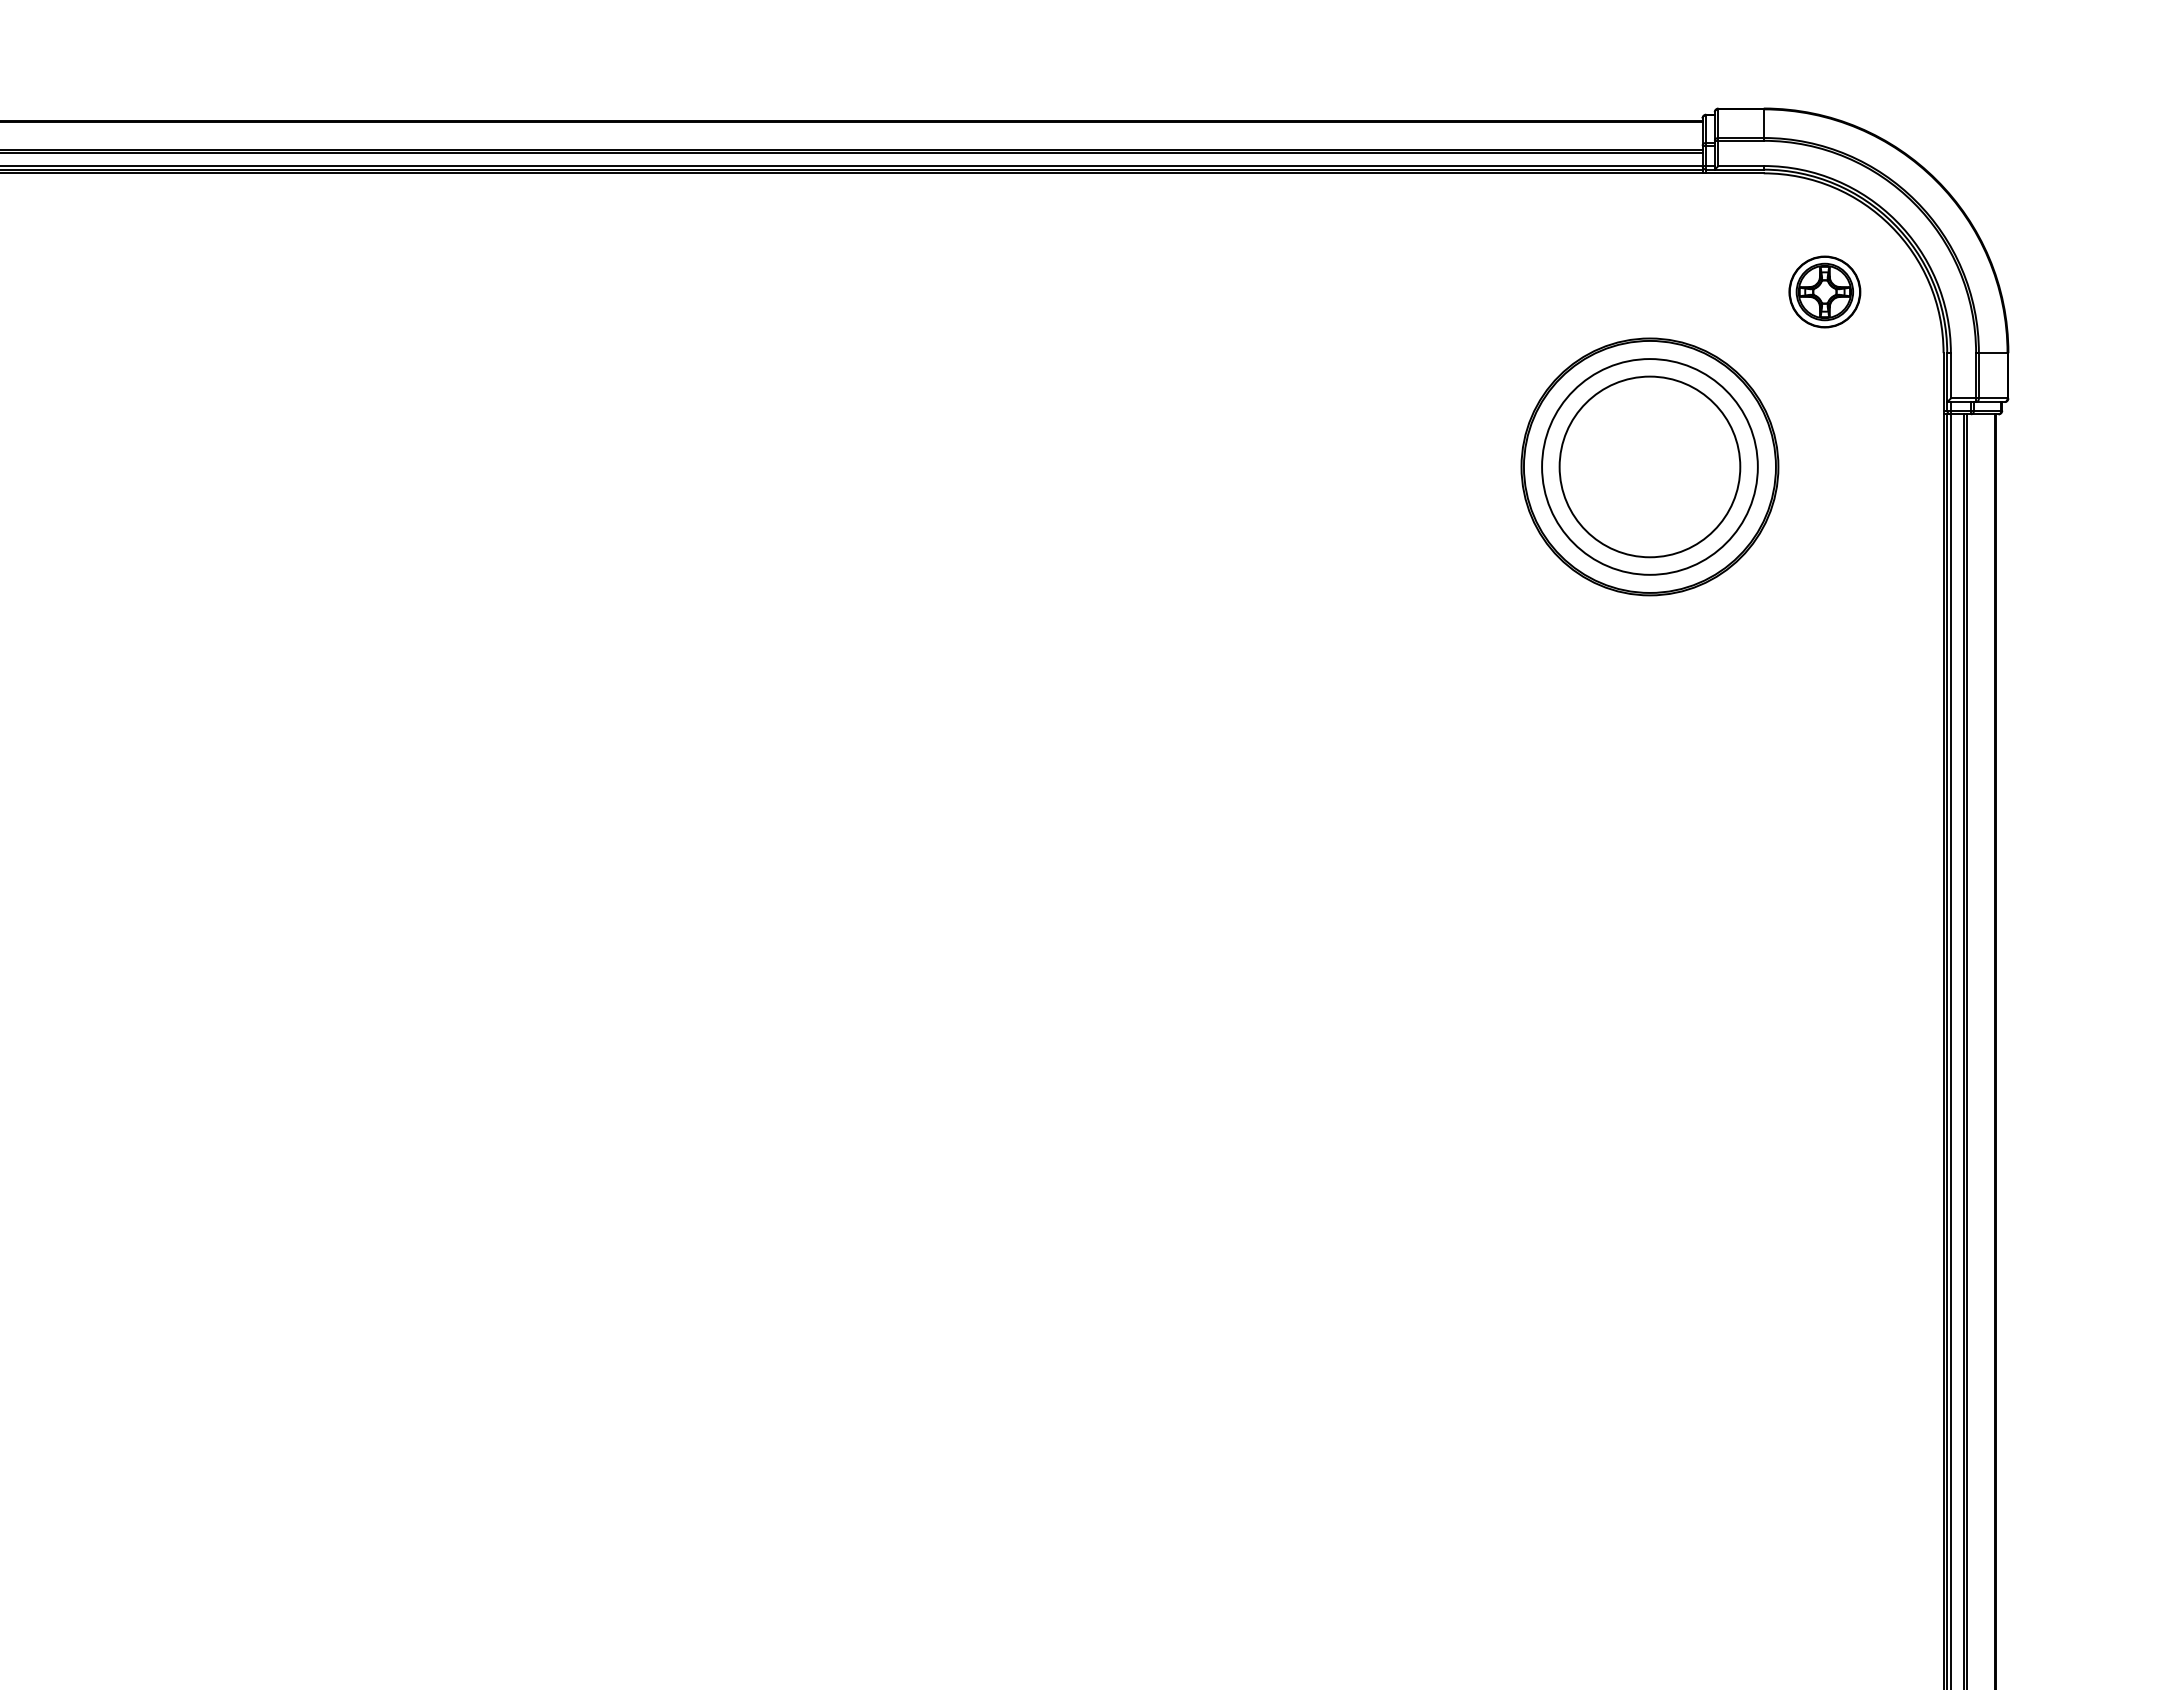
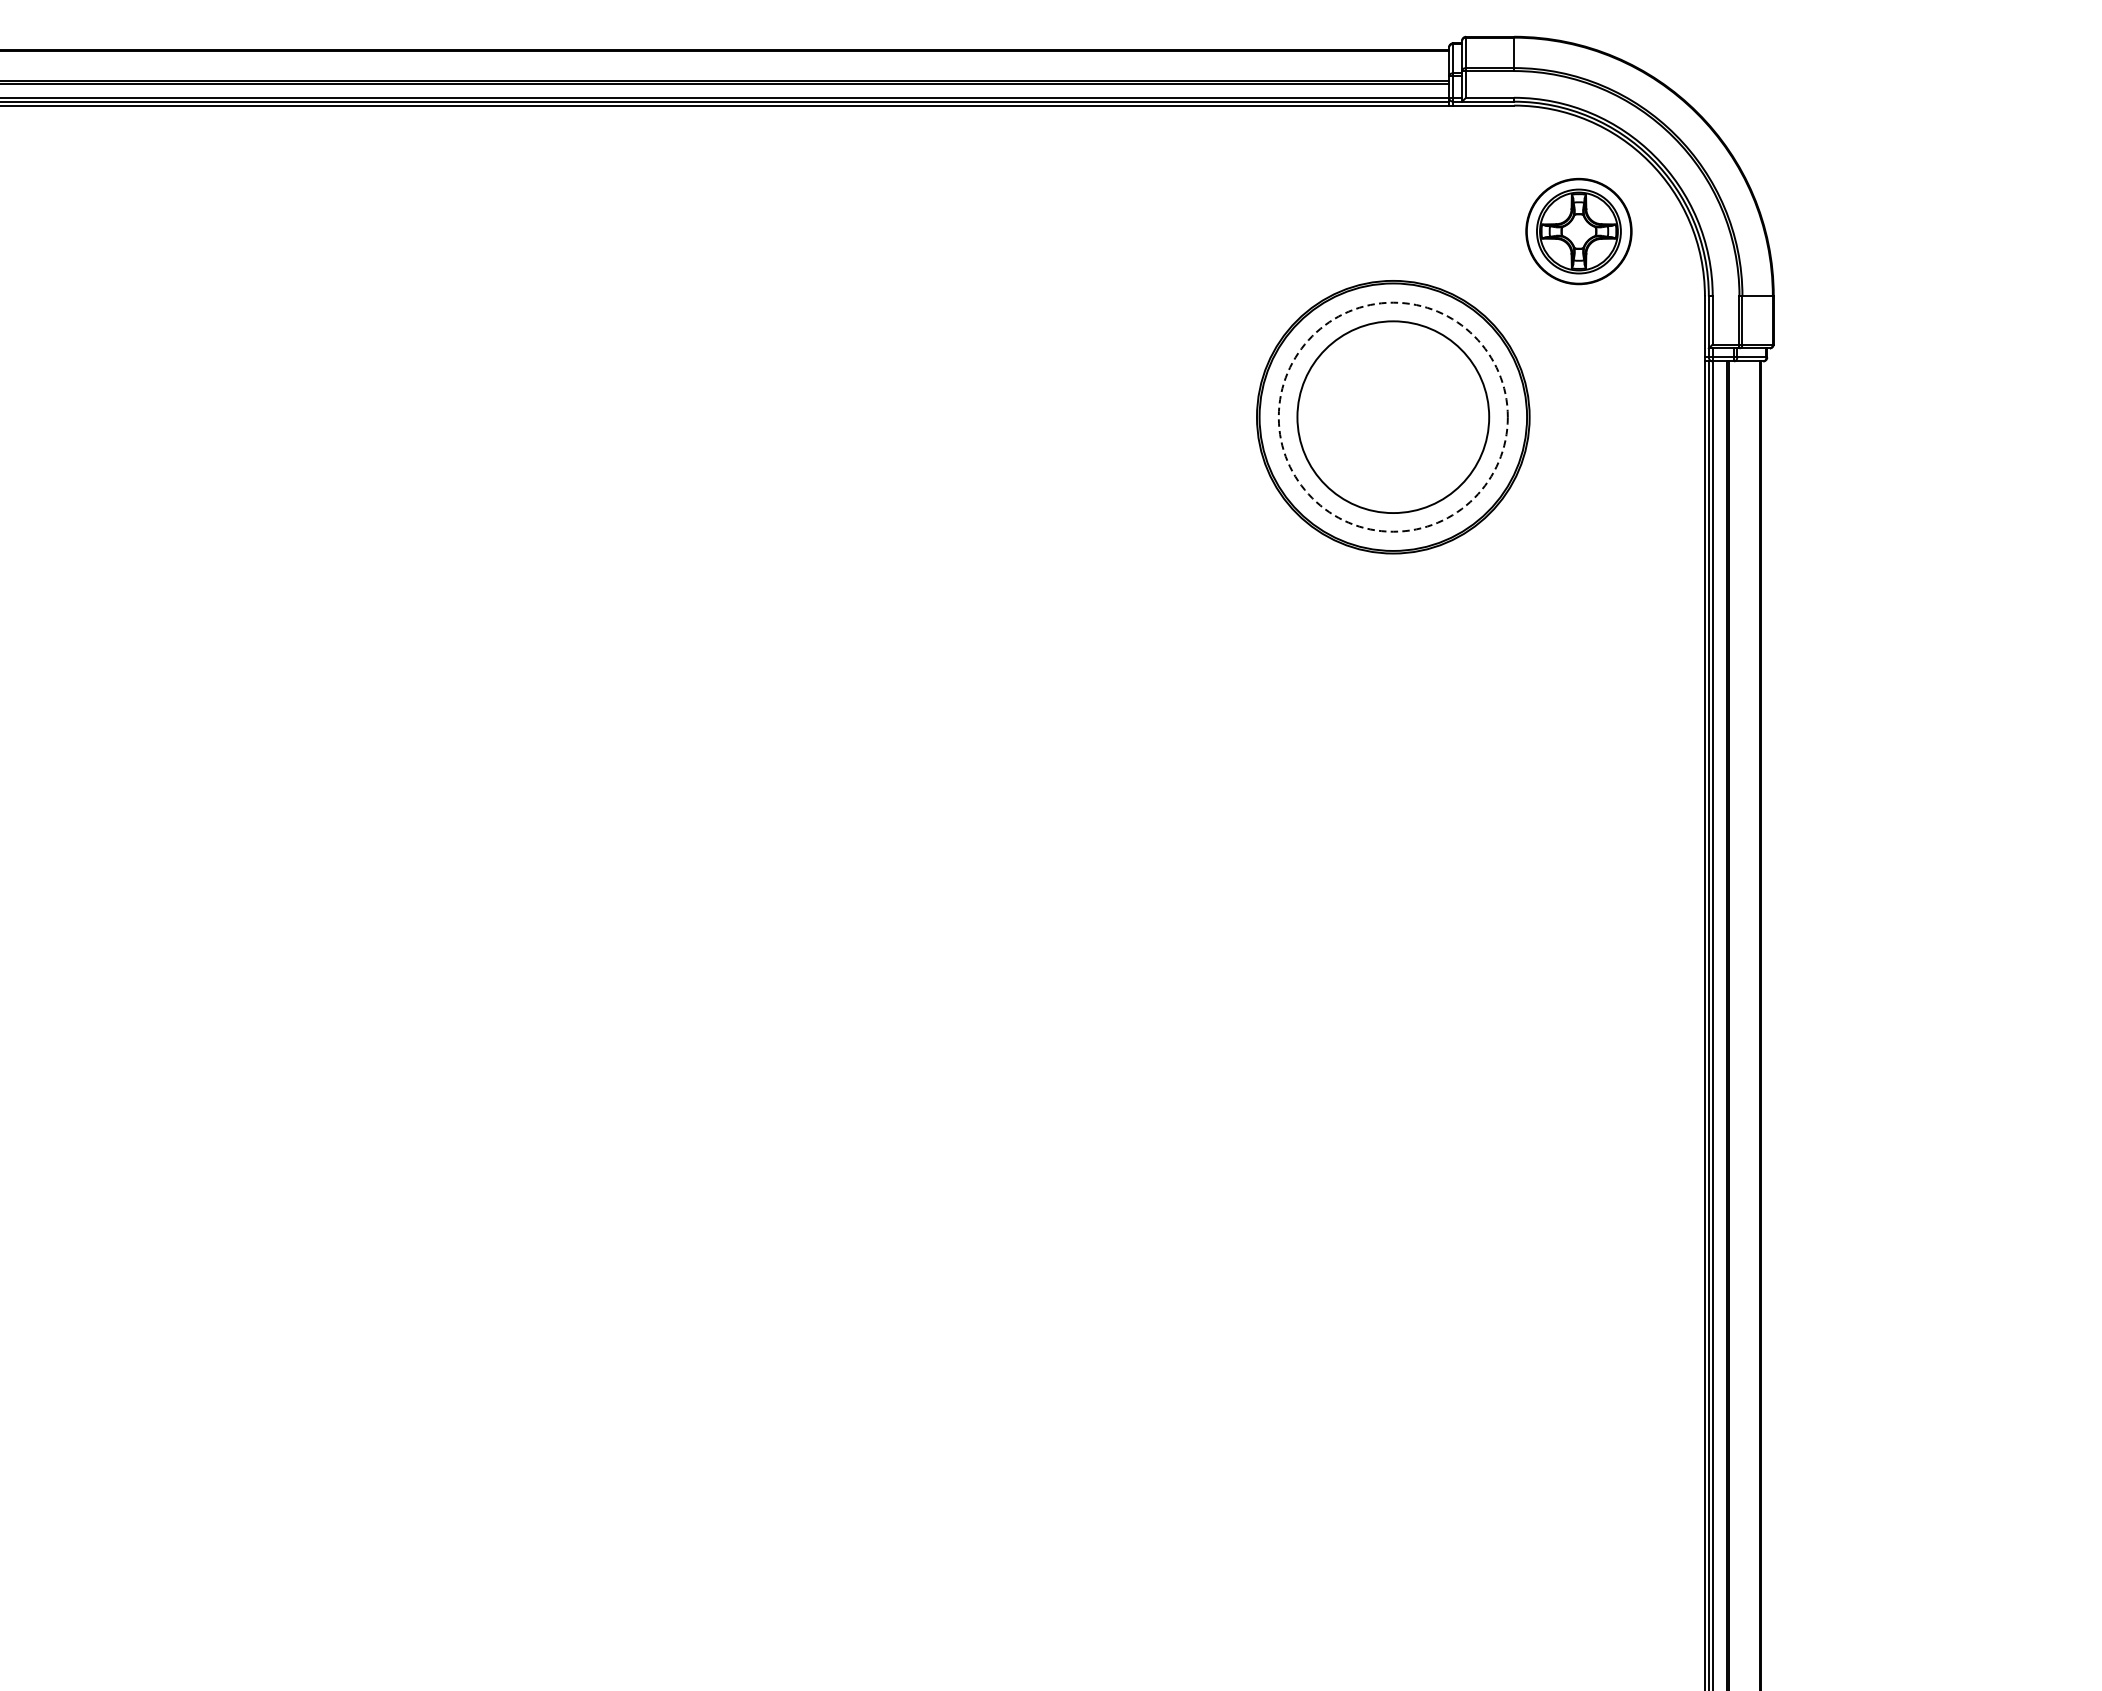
part: (1824, 291) -> (1578, 230), size x1.4
circle: (1649, 466) -> (1392, 416), solid -> dashed

